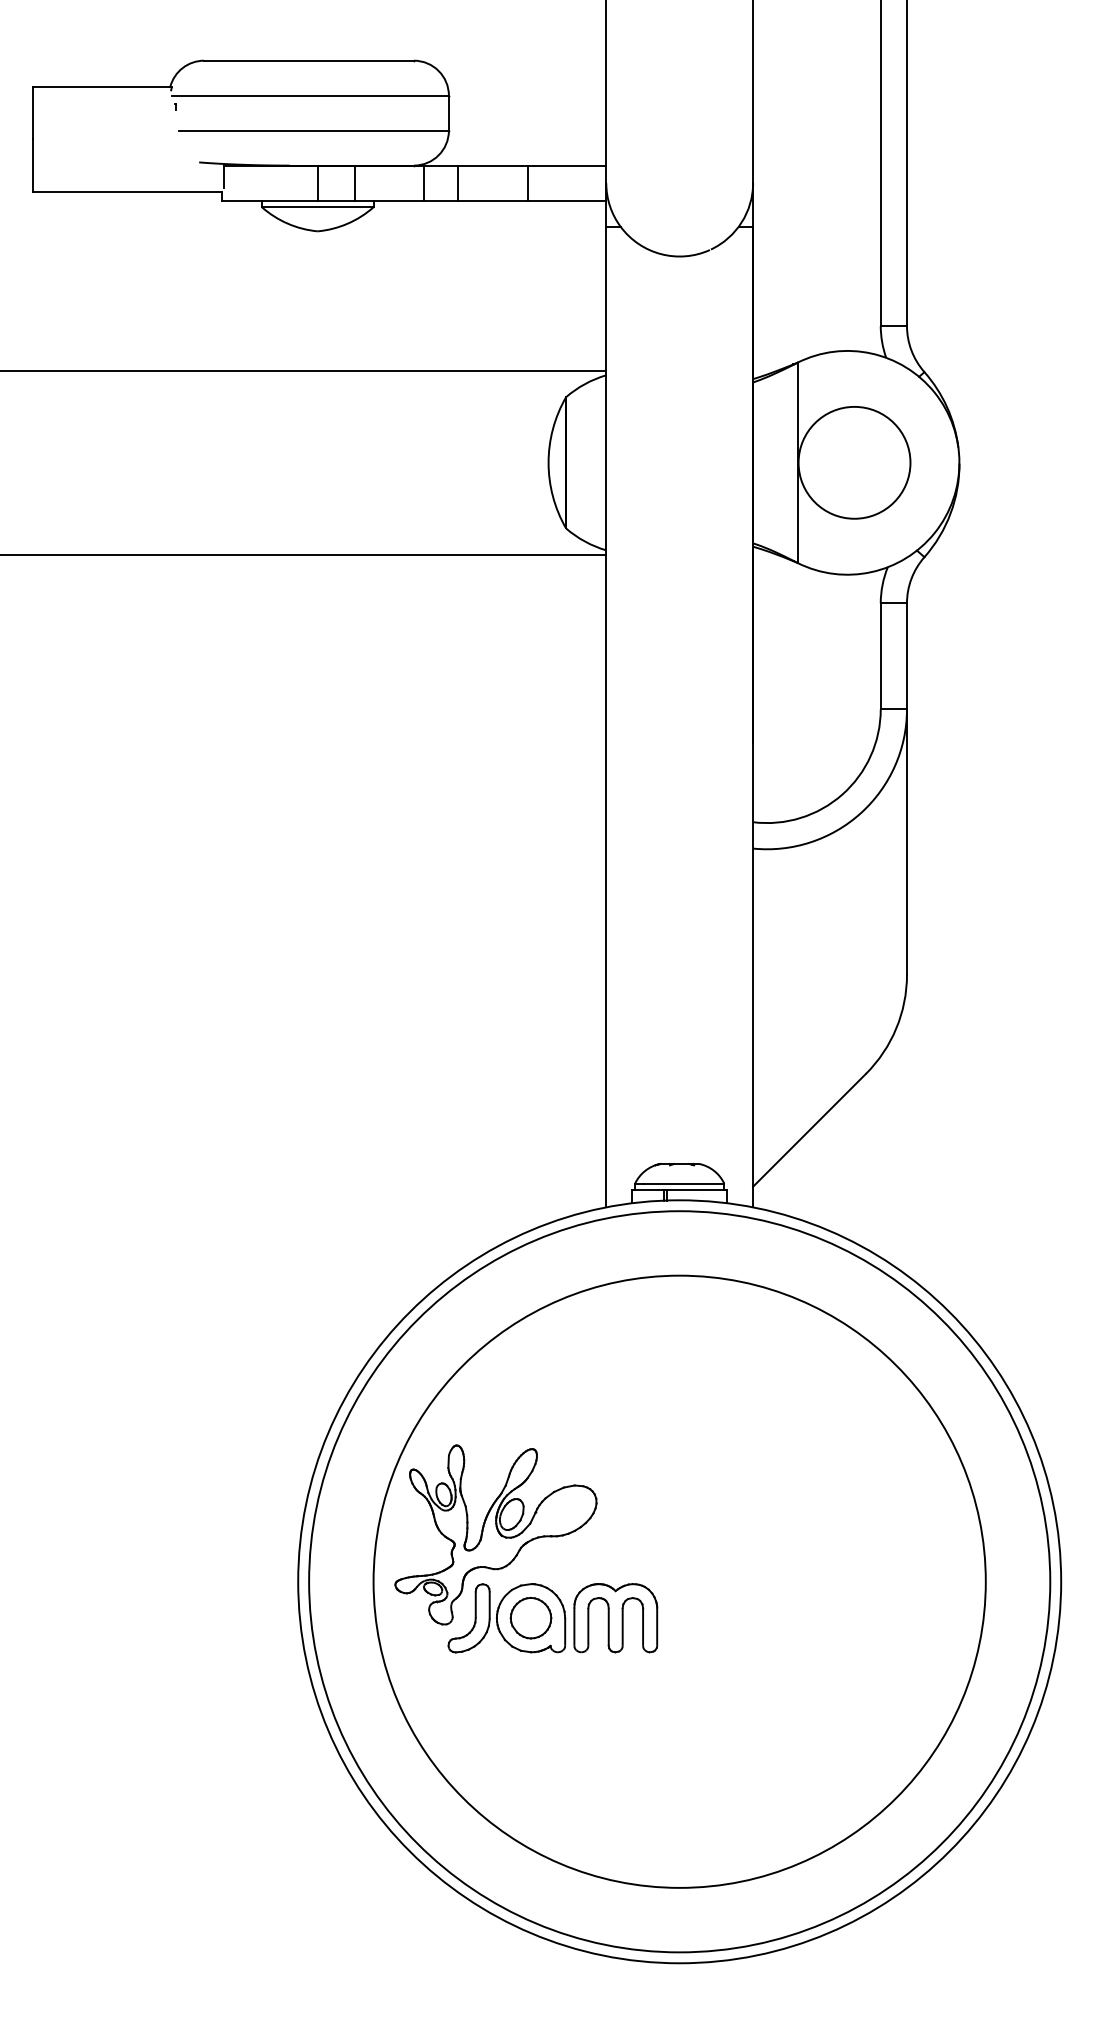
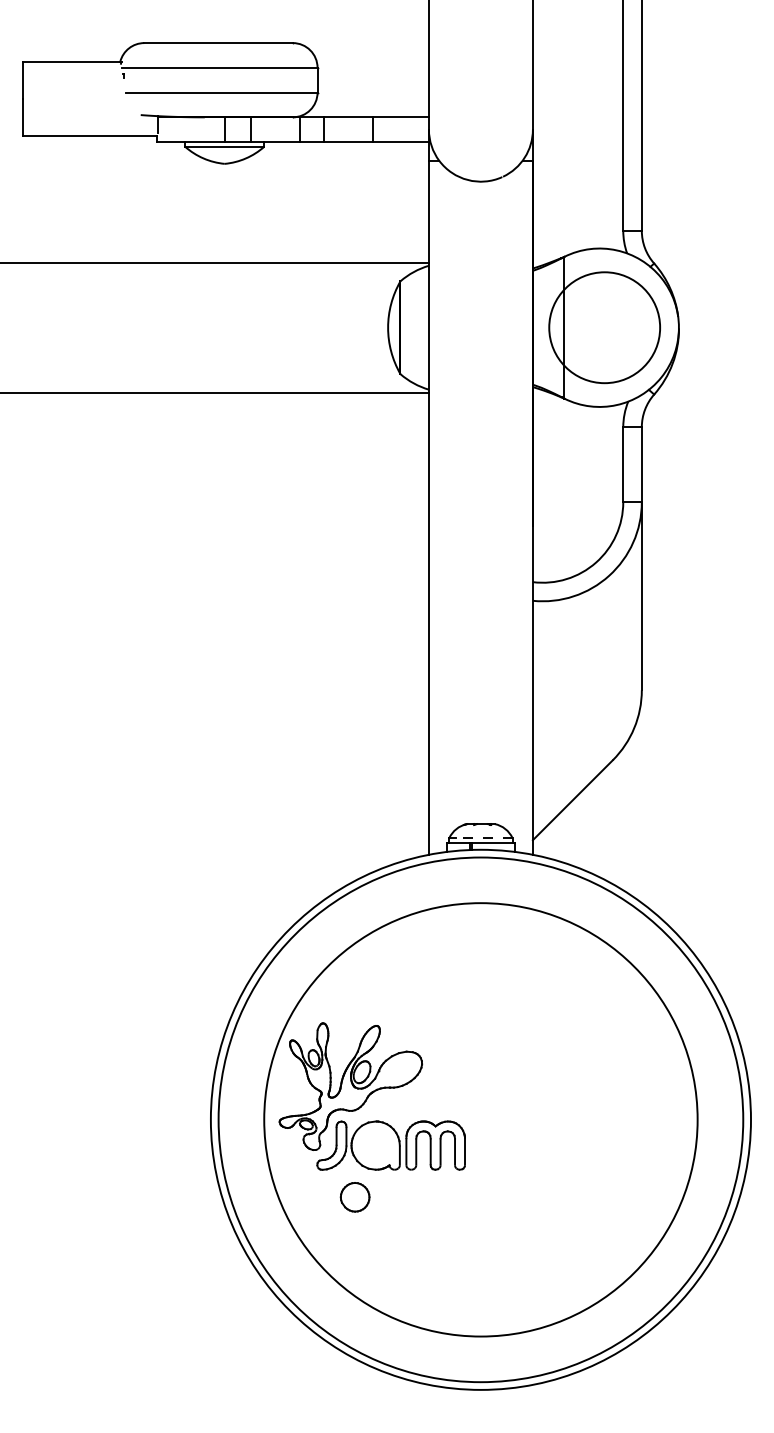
circle: (854, 462) -> (604, 327), size x1.4
line: (683, 1183) -> (483, 837), solid -> dashed
part: (530, 1618) -> (354, 1197), moved

